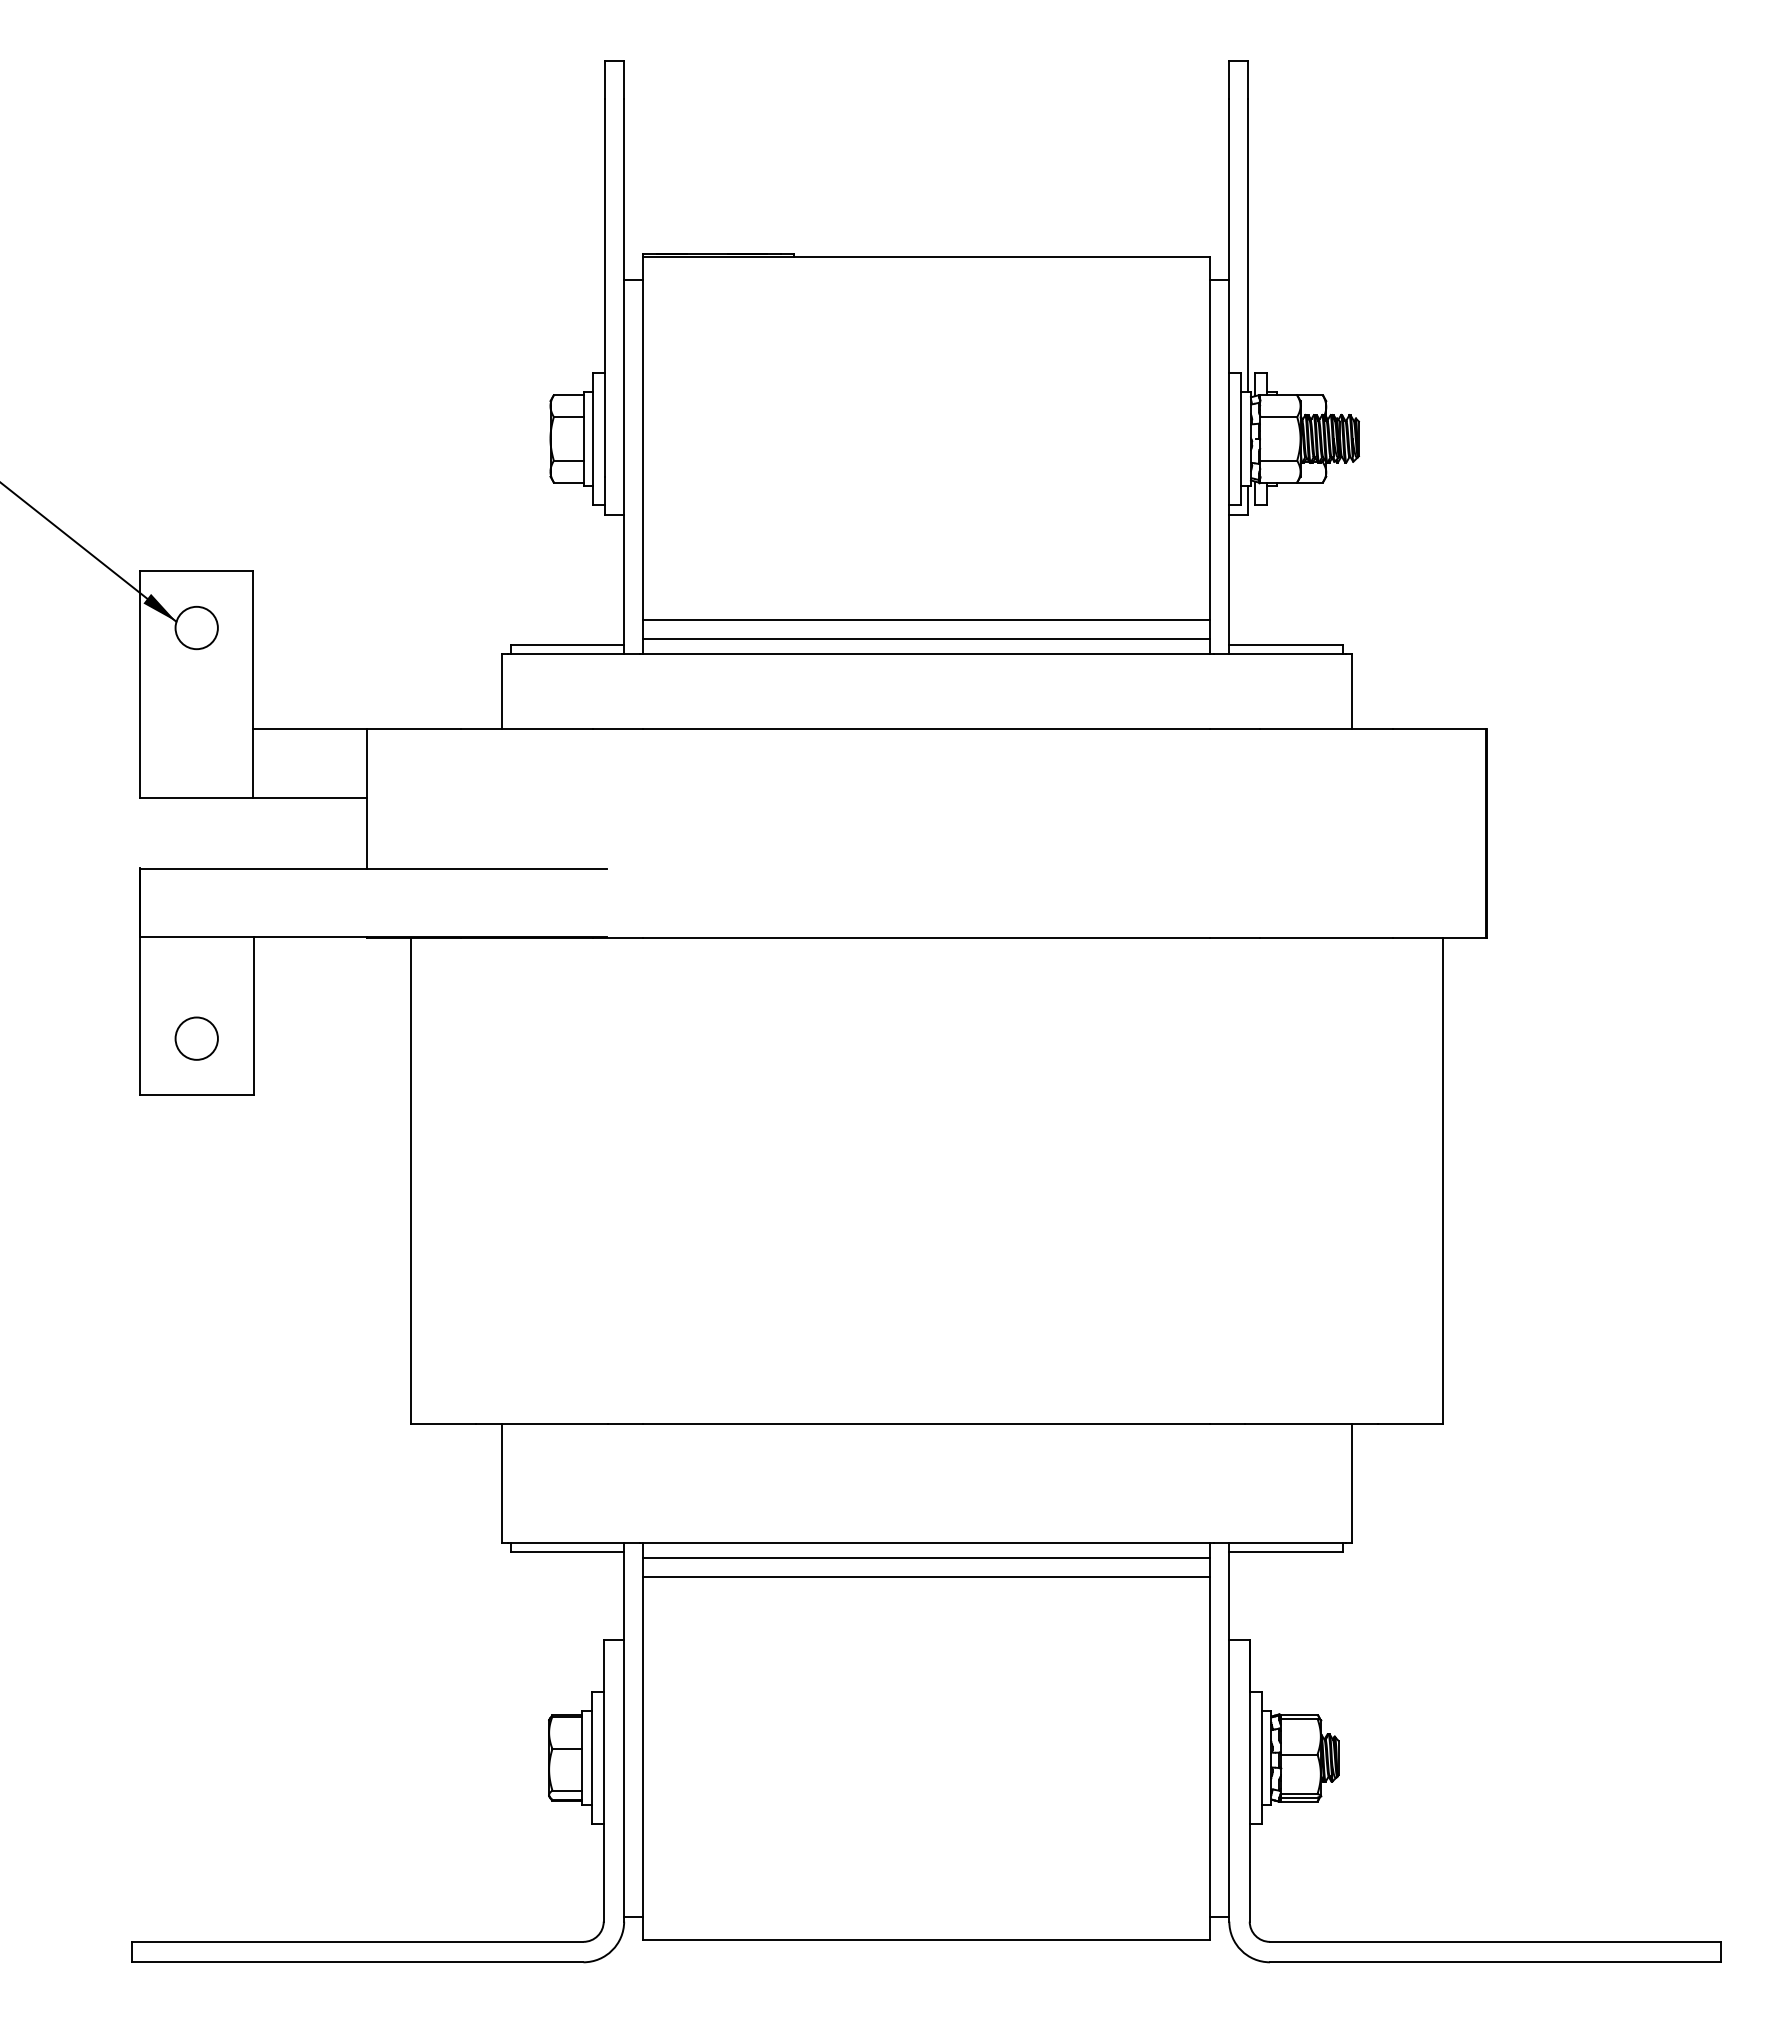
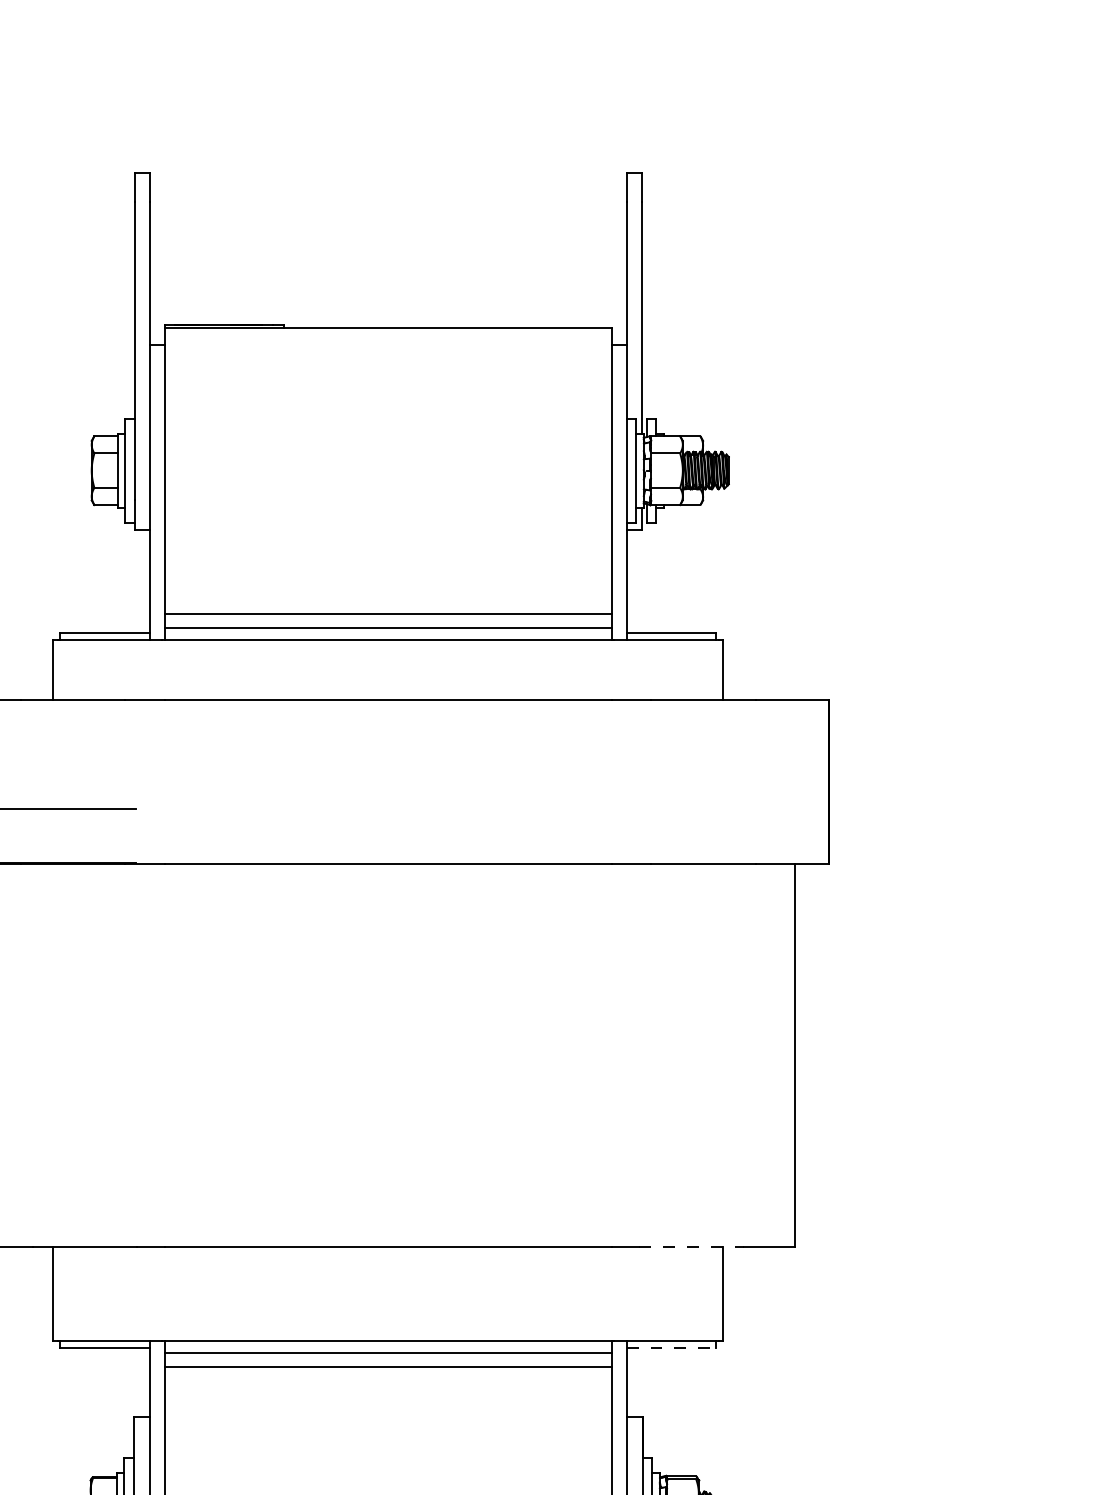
line: (1311, 1424) -> (691, 1247), solid -> dashed
line: (1286, 1552) -> (671, 1348), solid -> dashed

